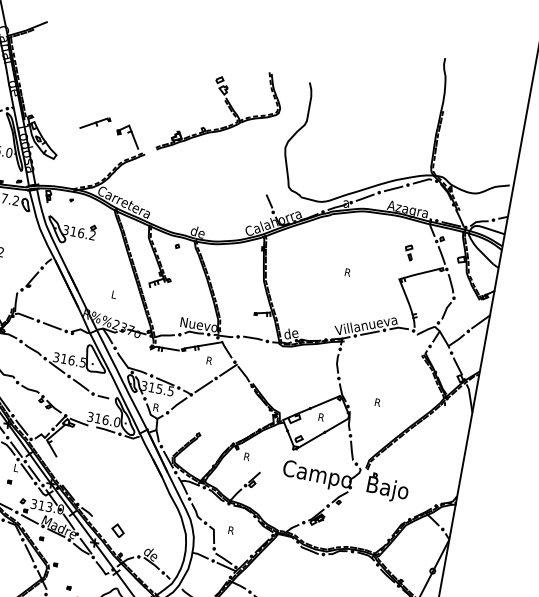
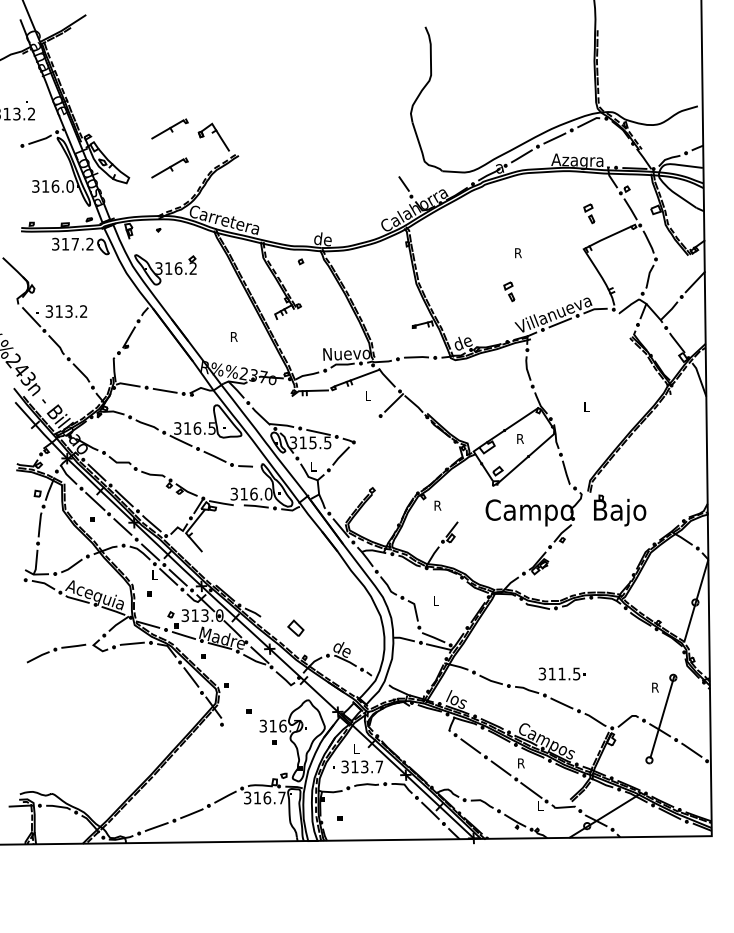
part: (228, 107) -> (330, 77), removed
part: (89, 153) -> (169, 167), added
text: (114, 294) -> (234, 336), L -> R
part: (335, 301) -> (509, 291), added
text: (209, 360) -> (368, 395), R -> L
line: (203, 386) -> (367, 429), removed
text: (377, 402) -> (586, 406), R -> L
text: (156, 407) -> (313, 466), R -> L
text: (230, 530) -> (435, 600), R -> L

